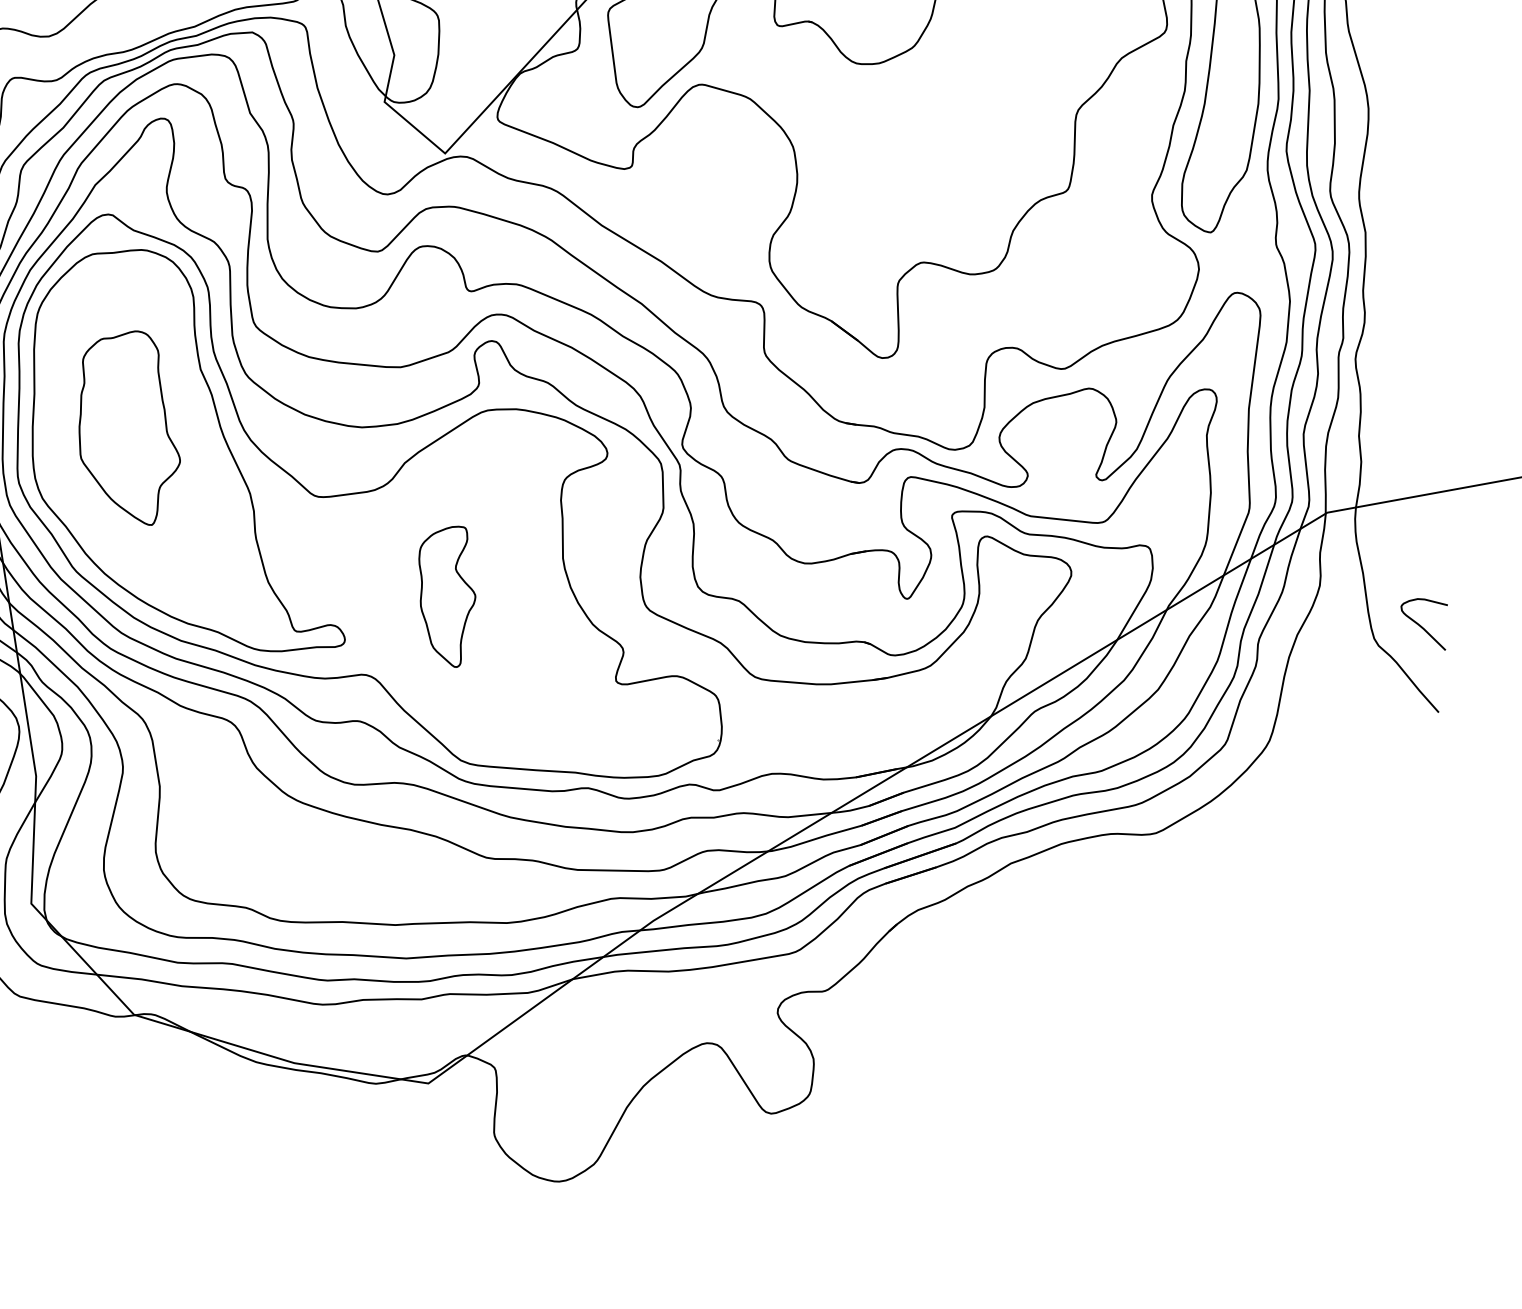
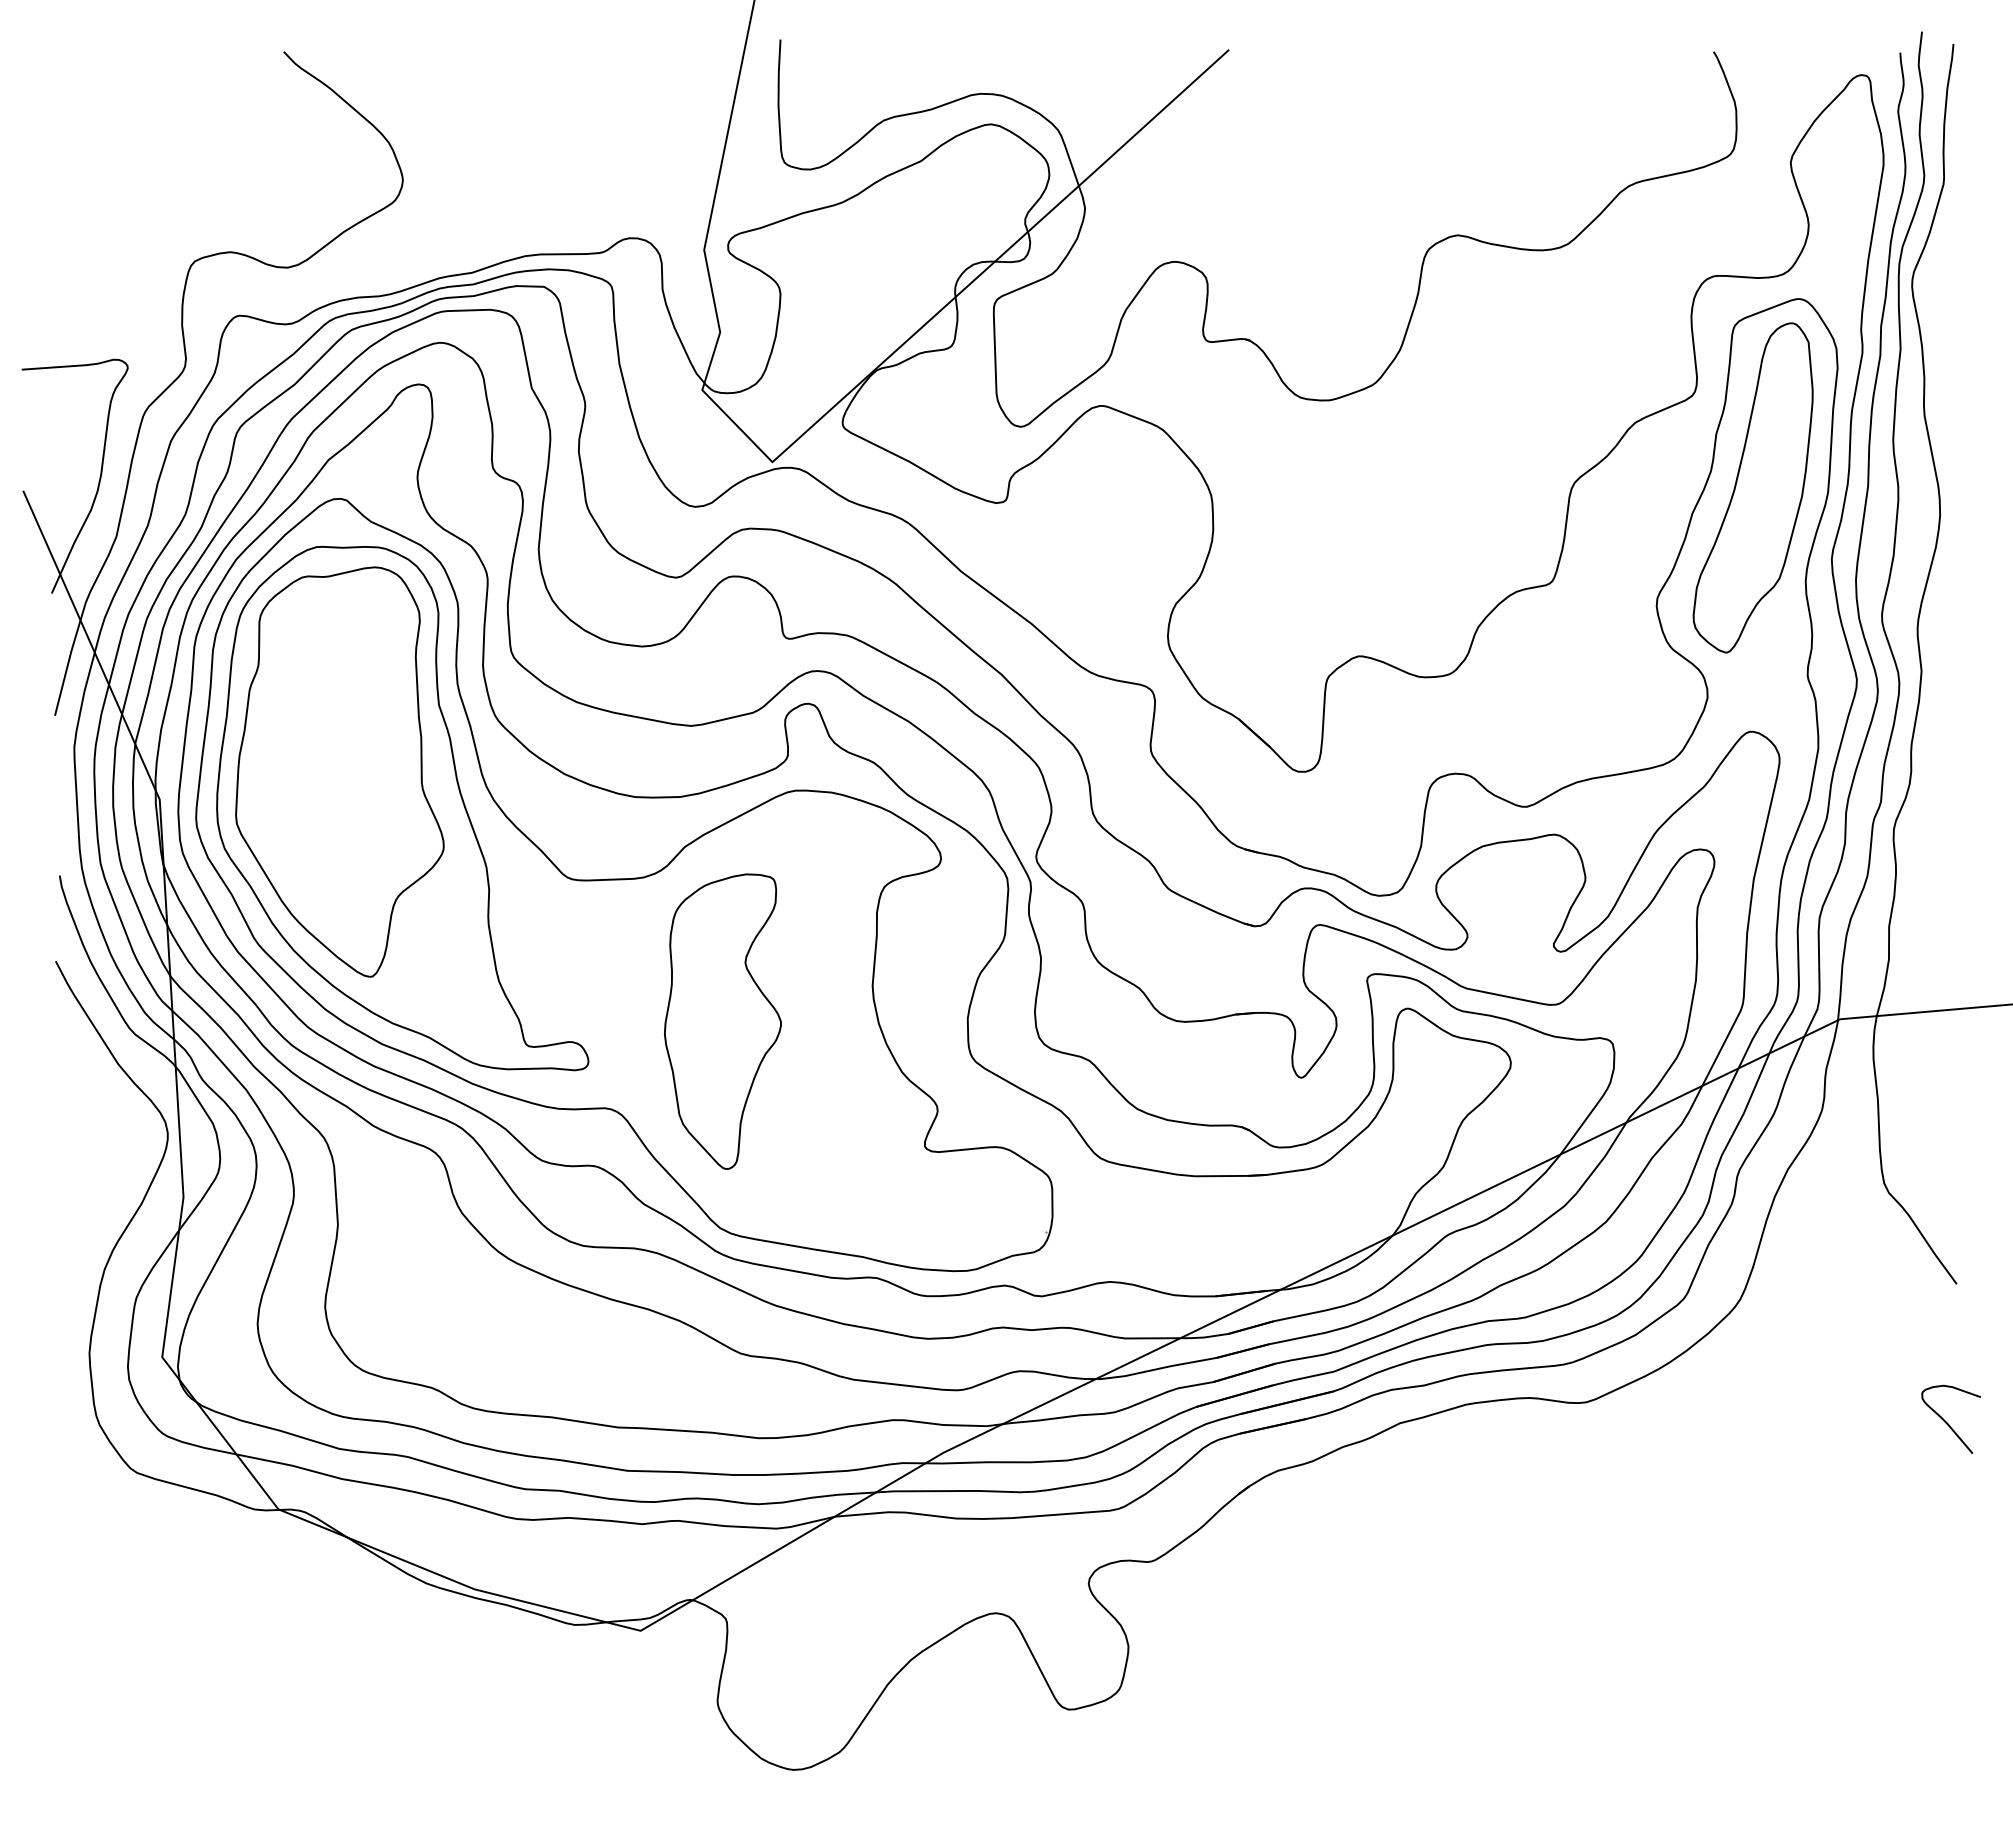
part: (127, 429) -> (339, 771), size x1.67
part: (447, 597) -> (722, 1021), size x1.67
curve: (1422, 627) -> (1946, 1421), moved

